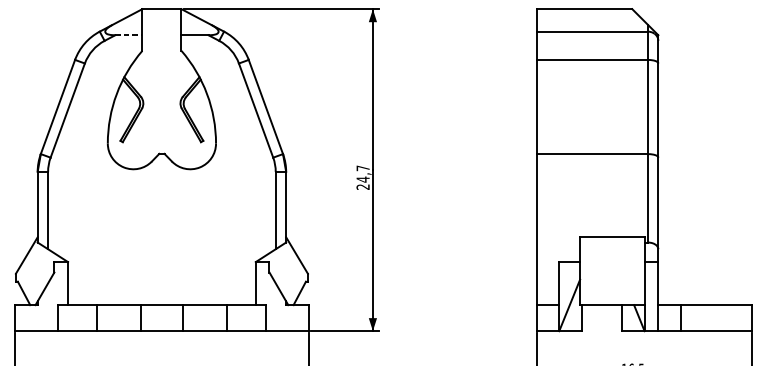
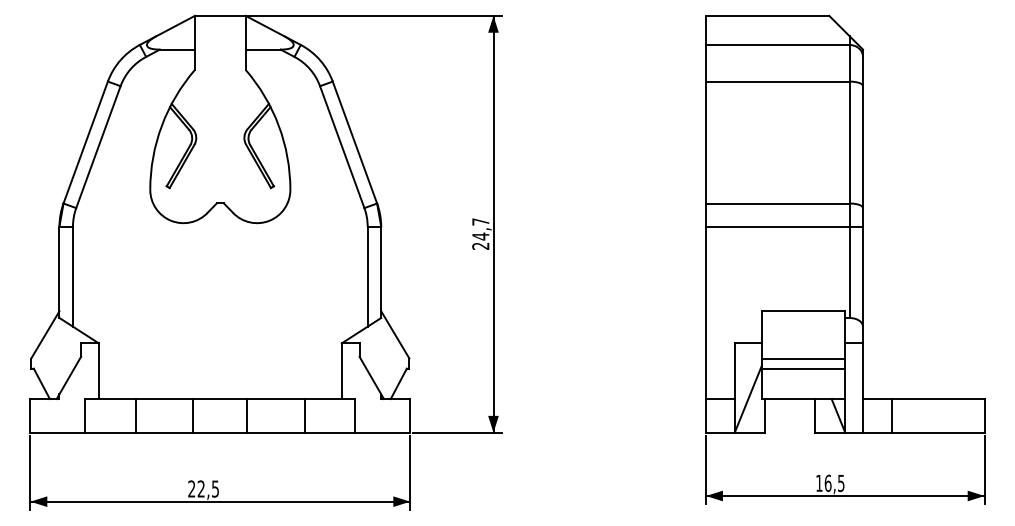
line: (128, 35) -> (177, 49), dashed -> solid
line: (597, 171) -> (784, 226), added
line: (612, 273) -> (803, 358), added
line: (612, 281) -> (803, 368), added

